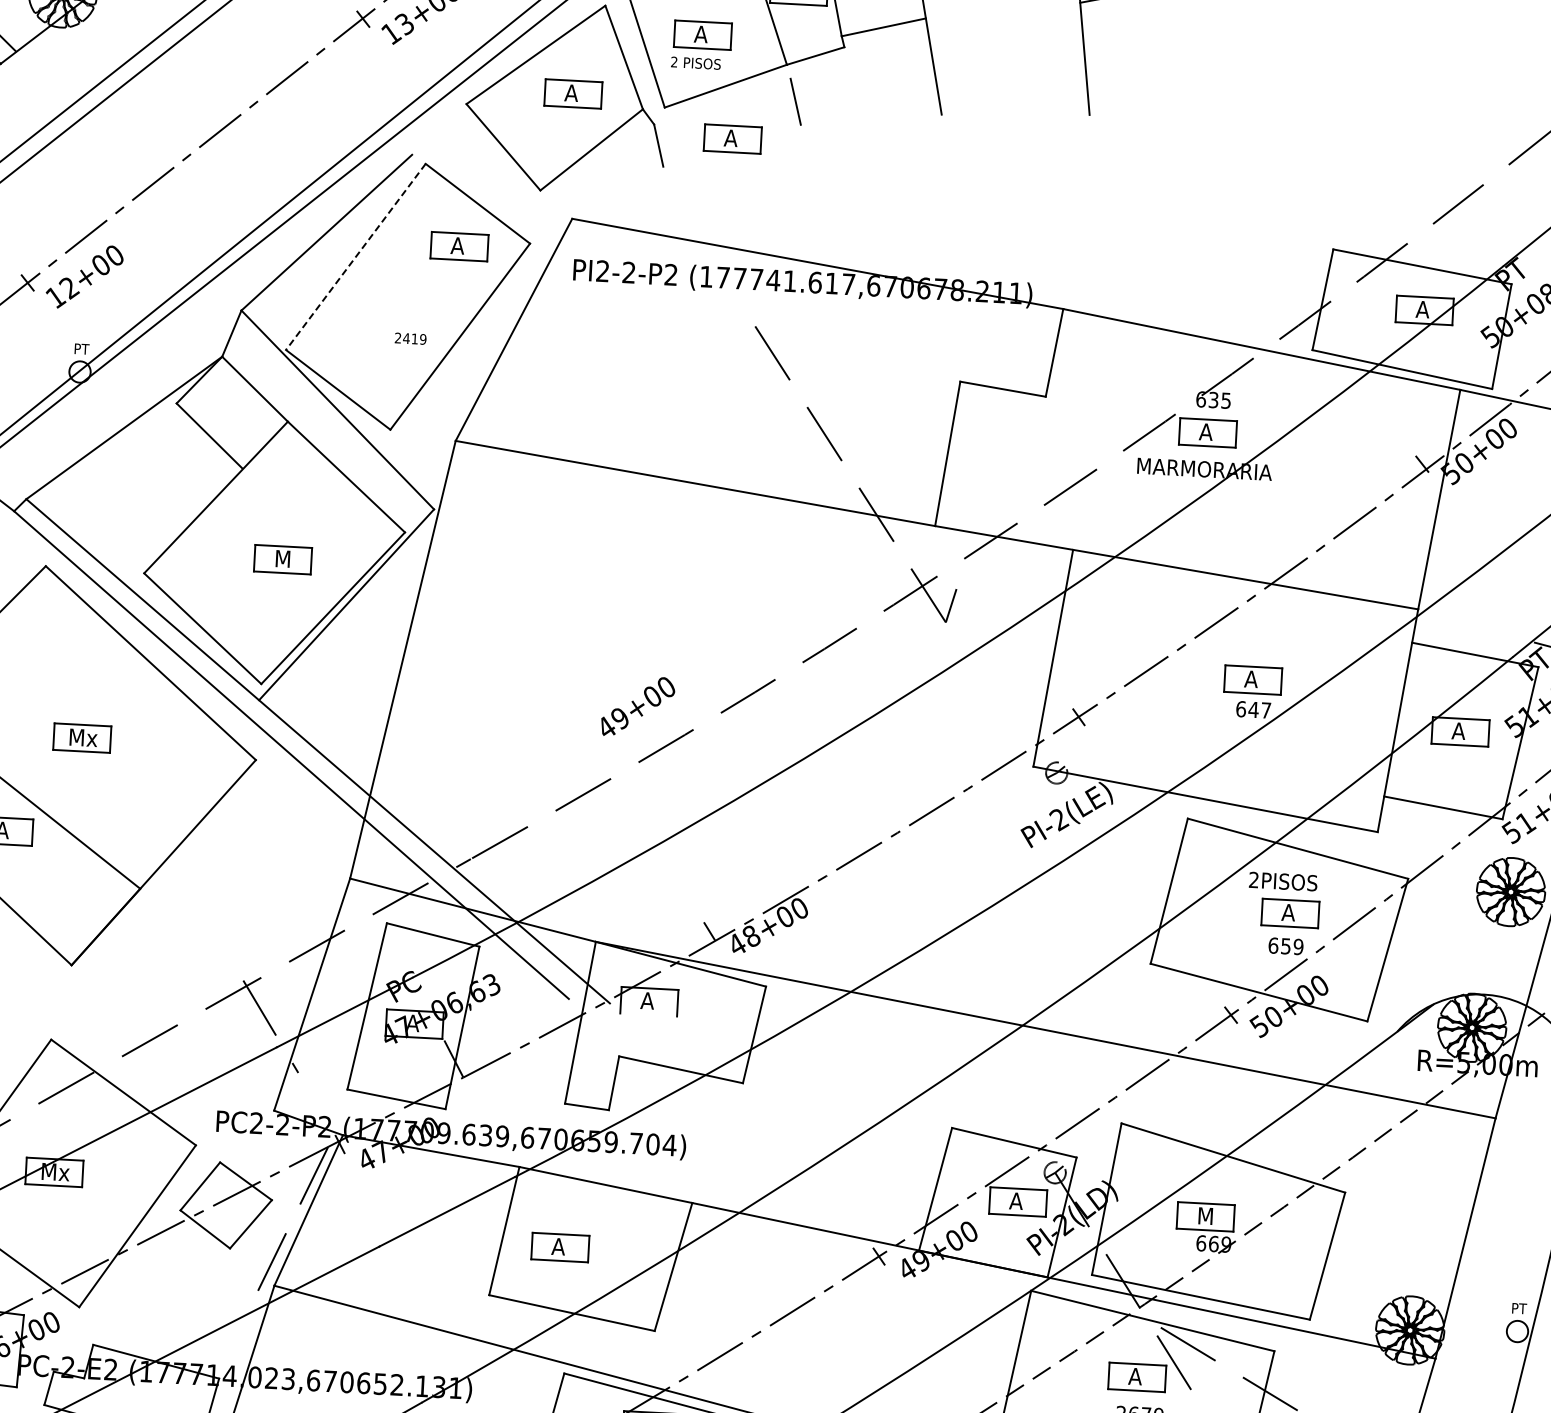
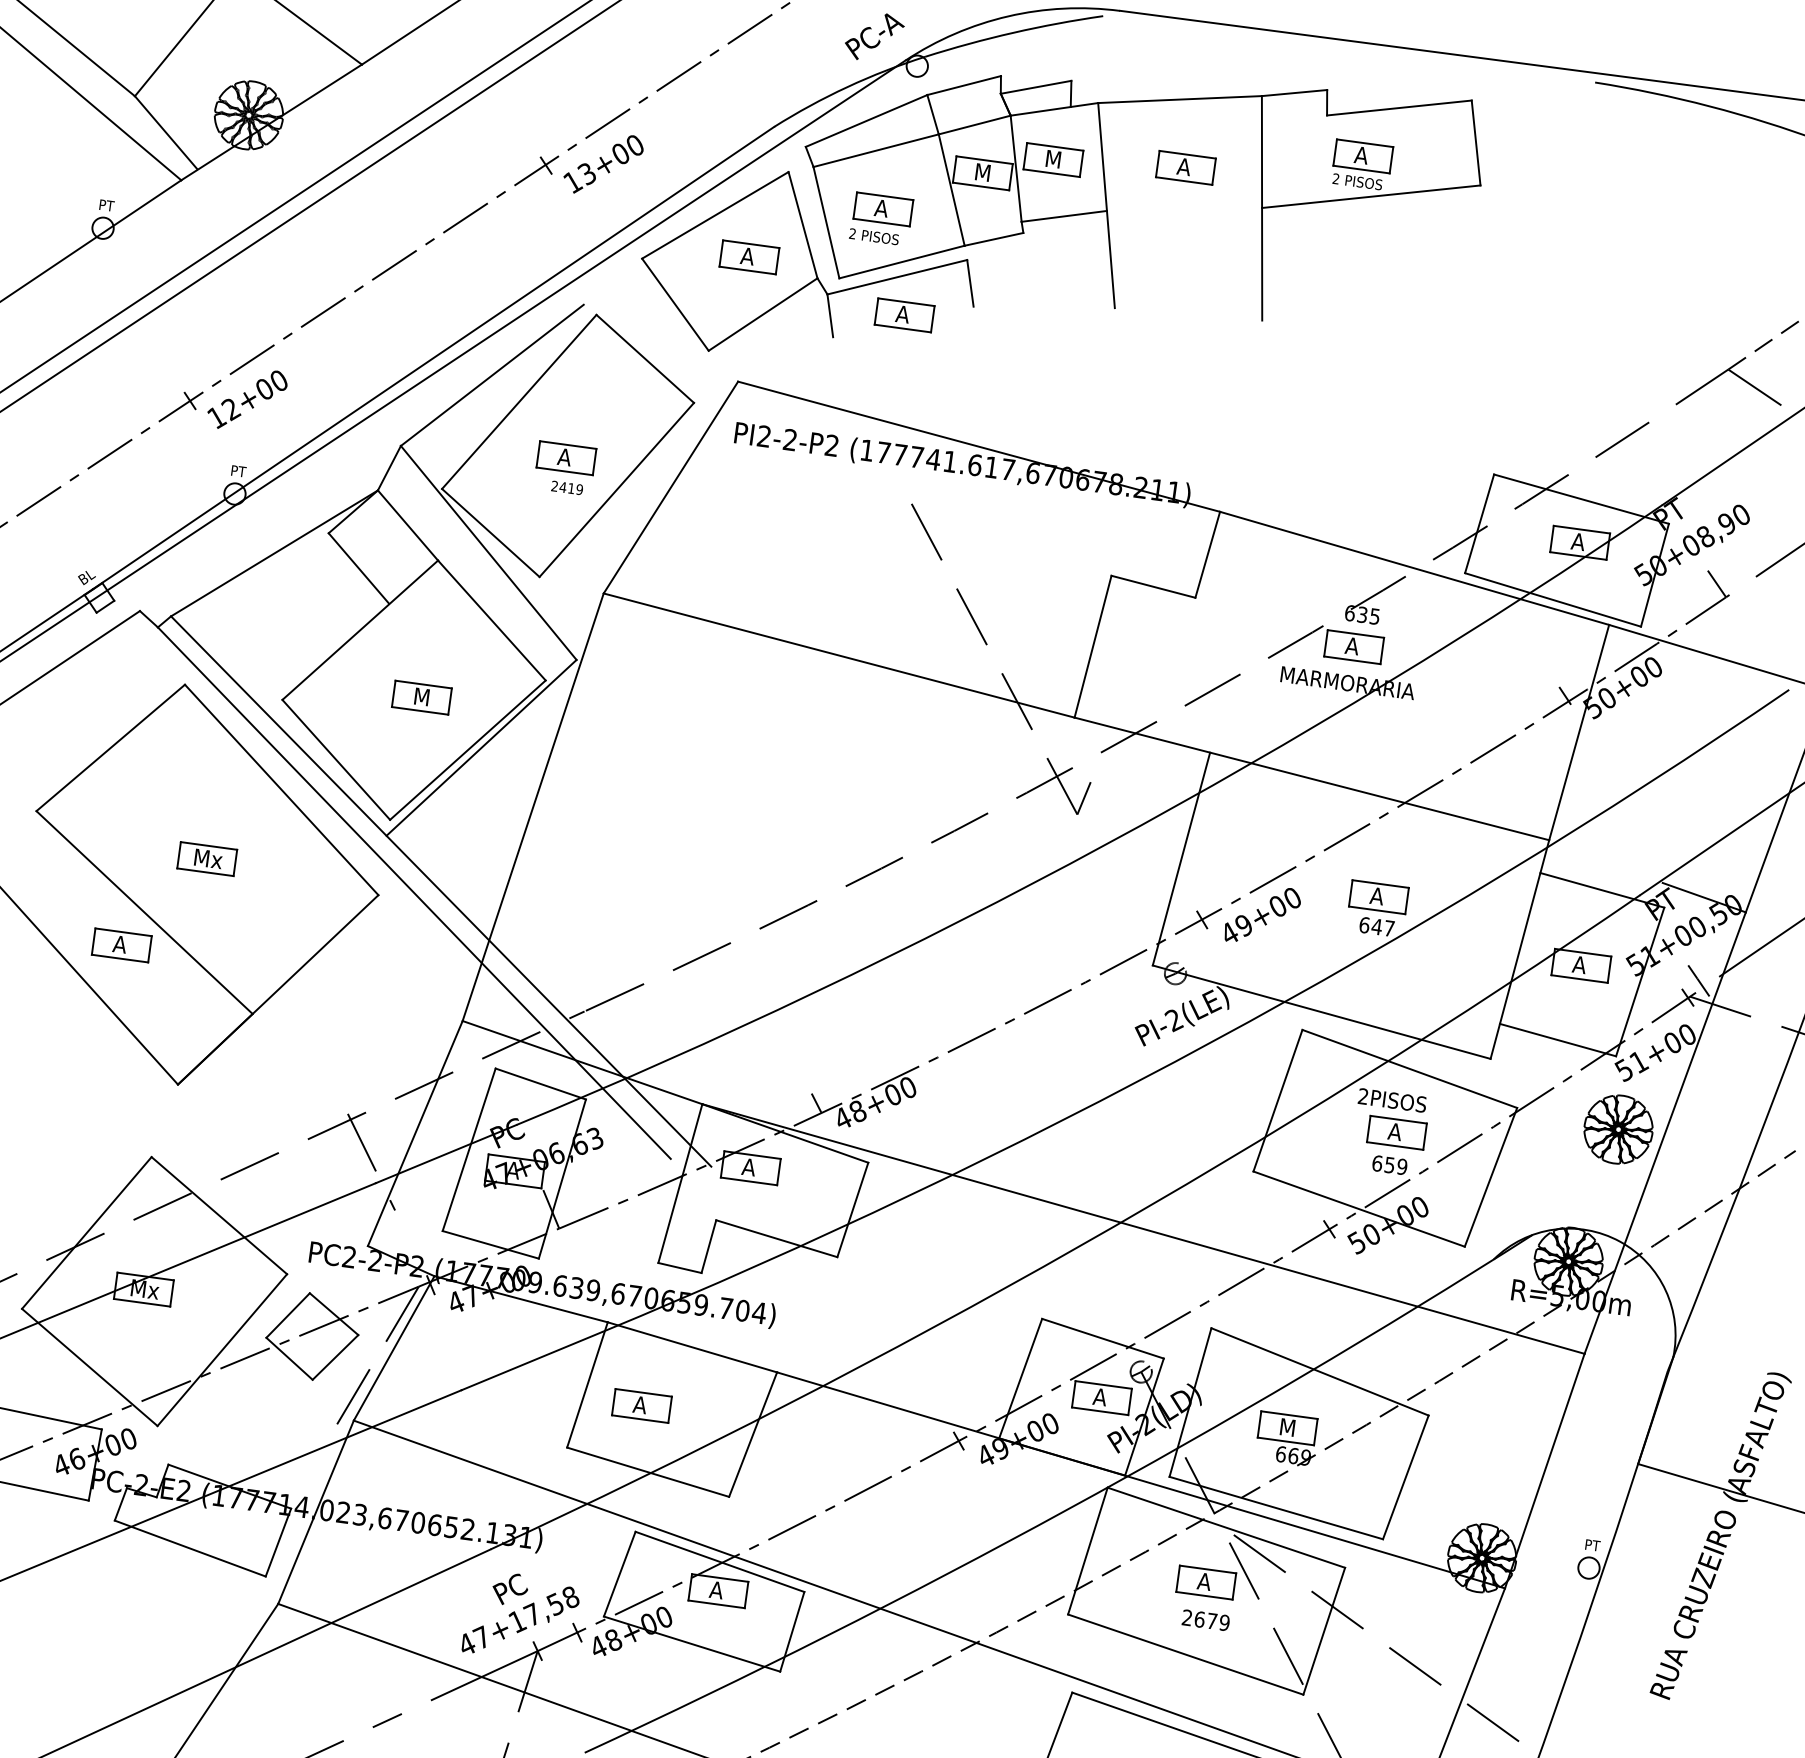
line: (722, 101) -> (897, 277), added
part: (459, 246) -> (566, 458), moved
line: (355, 257) -> (518, 402), dashed -> solid
text: (637, 705) -> (1262, 914), moved
line: (648, 1015) -> (748, 1181), added

